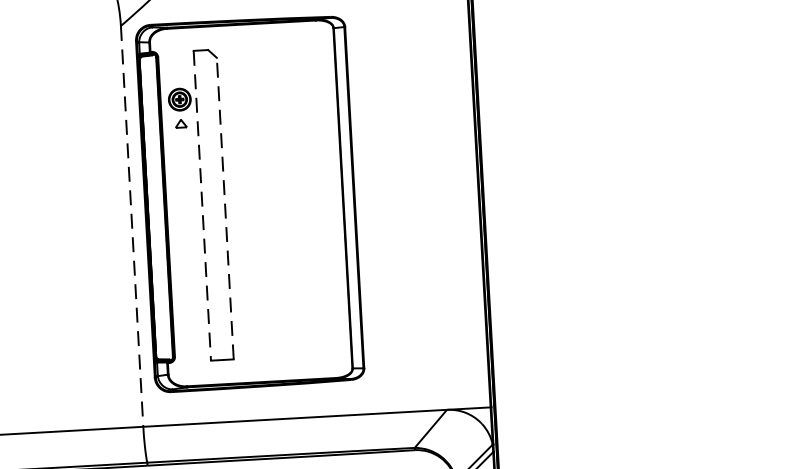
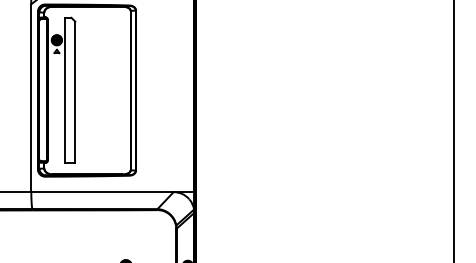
line: (201, 205) -> (64, 90), dashed -> solid
line: (225, 208) -> (75, 92), dashed -> solid
line: (132, 226) -> (31, 98), dashed -> solid

